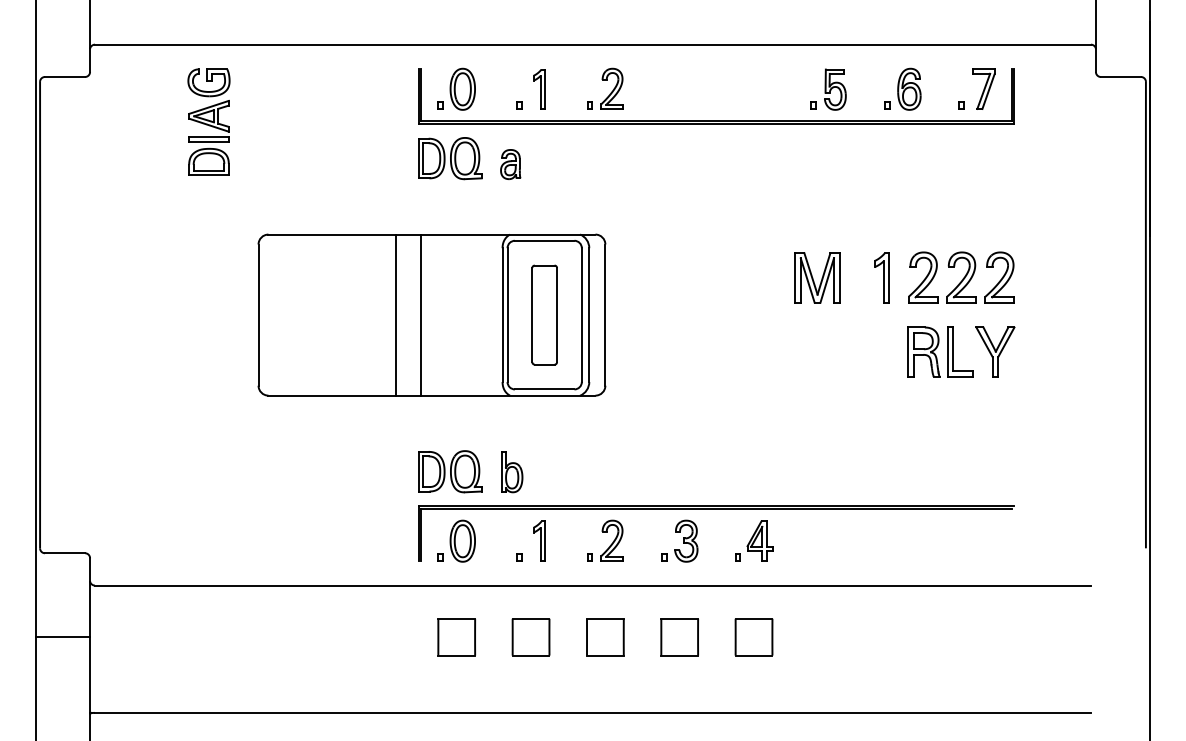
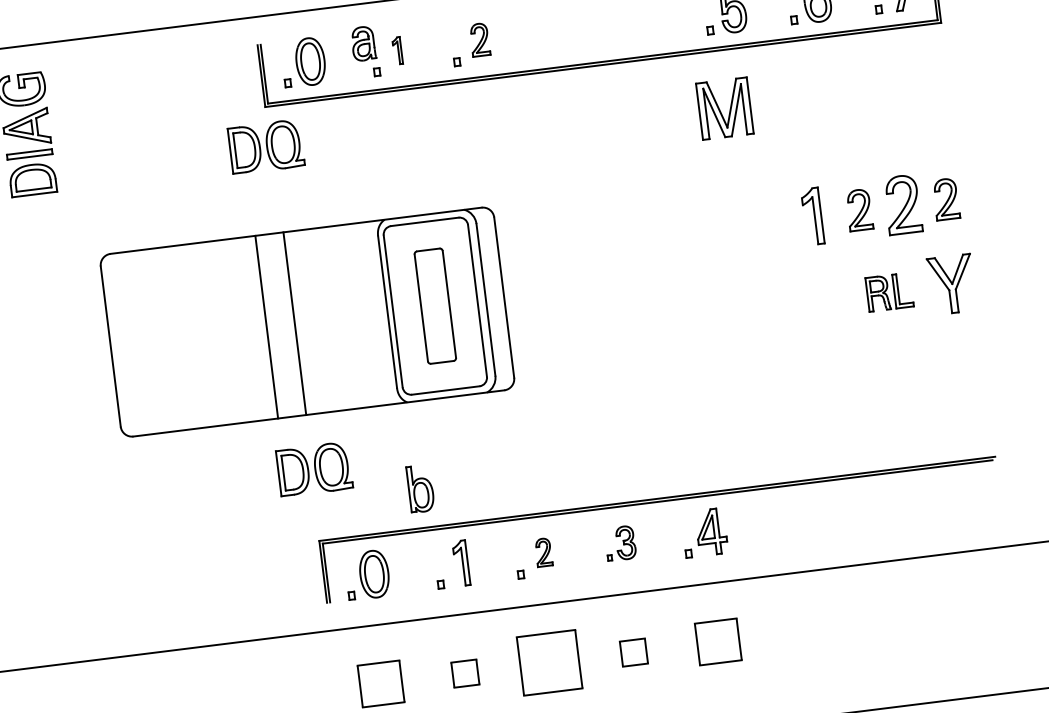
part: (611, 88) -> (479, 39), size x0.7
part: (539, 89) -> (397, 50), size x0.6
part: (450, 158) -> (266, 146), moved
part: (510, 164) -> (363, 43), moved
part: (817, 277) -> (724, 108), moved
part: (923, 277) -> (859, 209), size x0.7
part: (999, 277) -> (945, 199), size x0.7
part: (940, 351) -> (889, 291), size x0.6
part: (450, 471) -> (314, 469), moved
part: (611, 540) -> (542, 552), size x0.6
part: (679, 540) -> (620, 542), size x0.7
part: (530, 637) -> (464, 673), size x0.6
part: (605, 637) -> (549, 663), size x1.4
part: (679, 637) -> (633, 652), size x0.6

